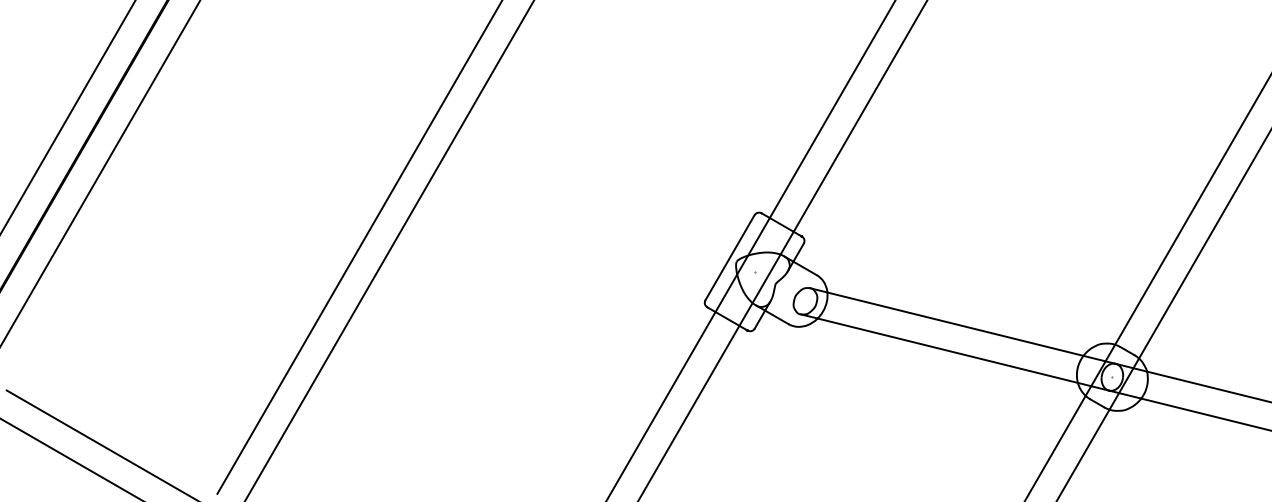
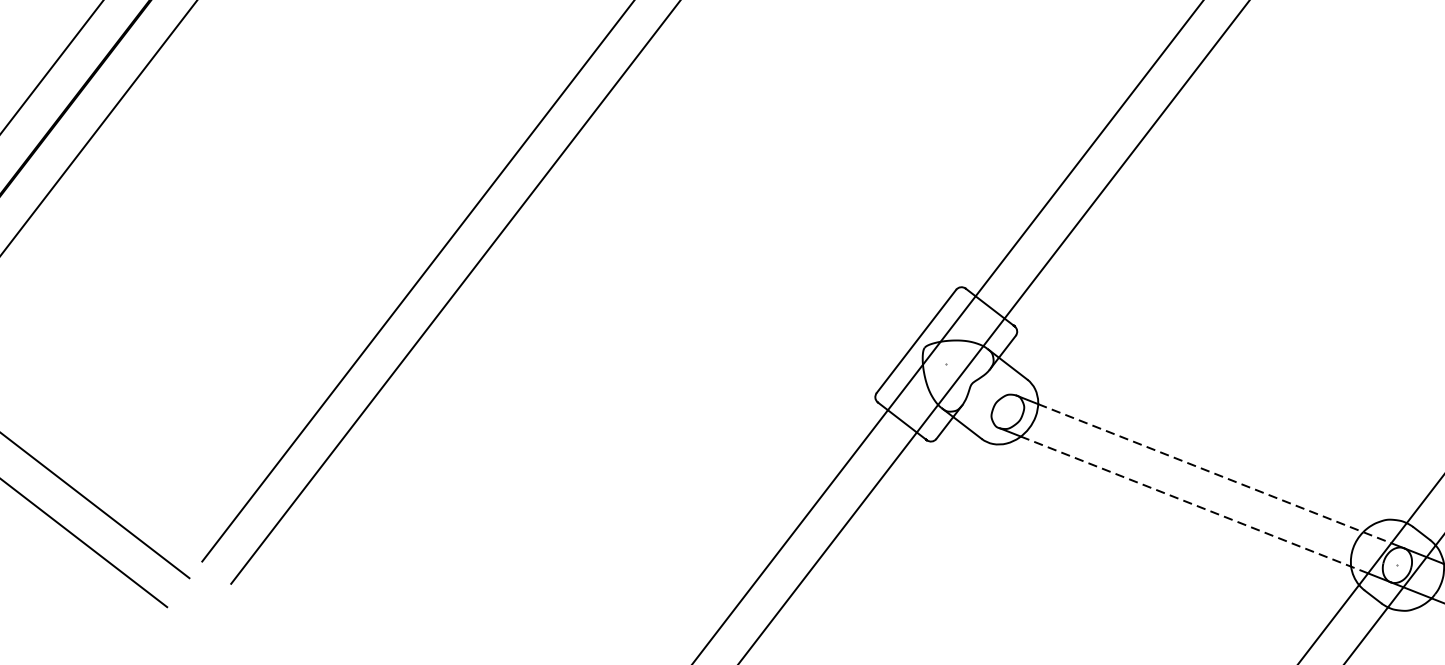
line: (967, 327) -> (1215, 474), solid -> dashed
line: (954, 352) -> (1194, 505), solid -> dashed

